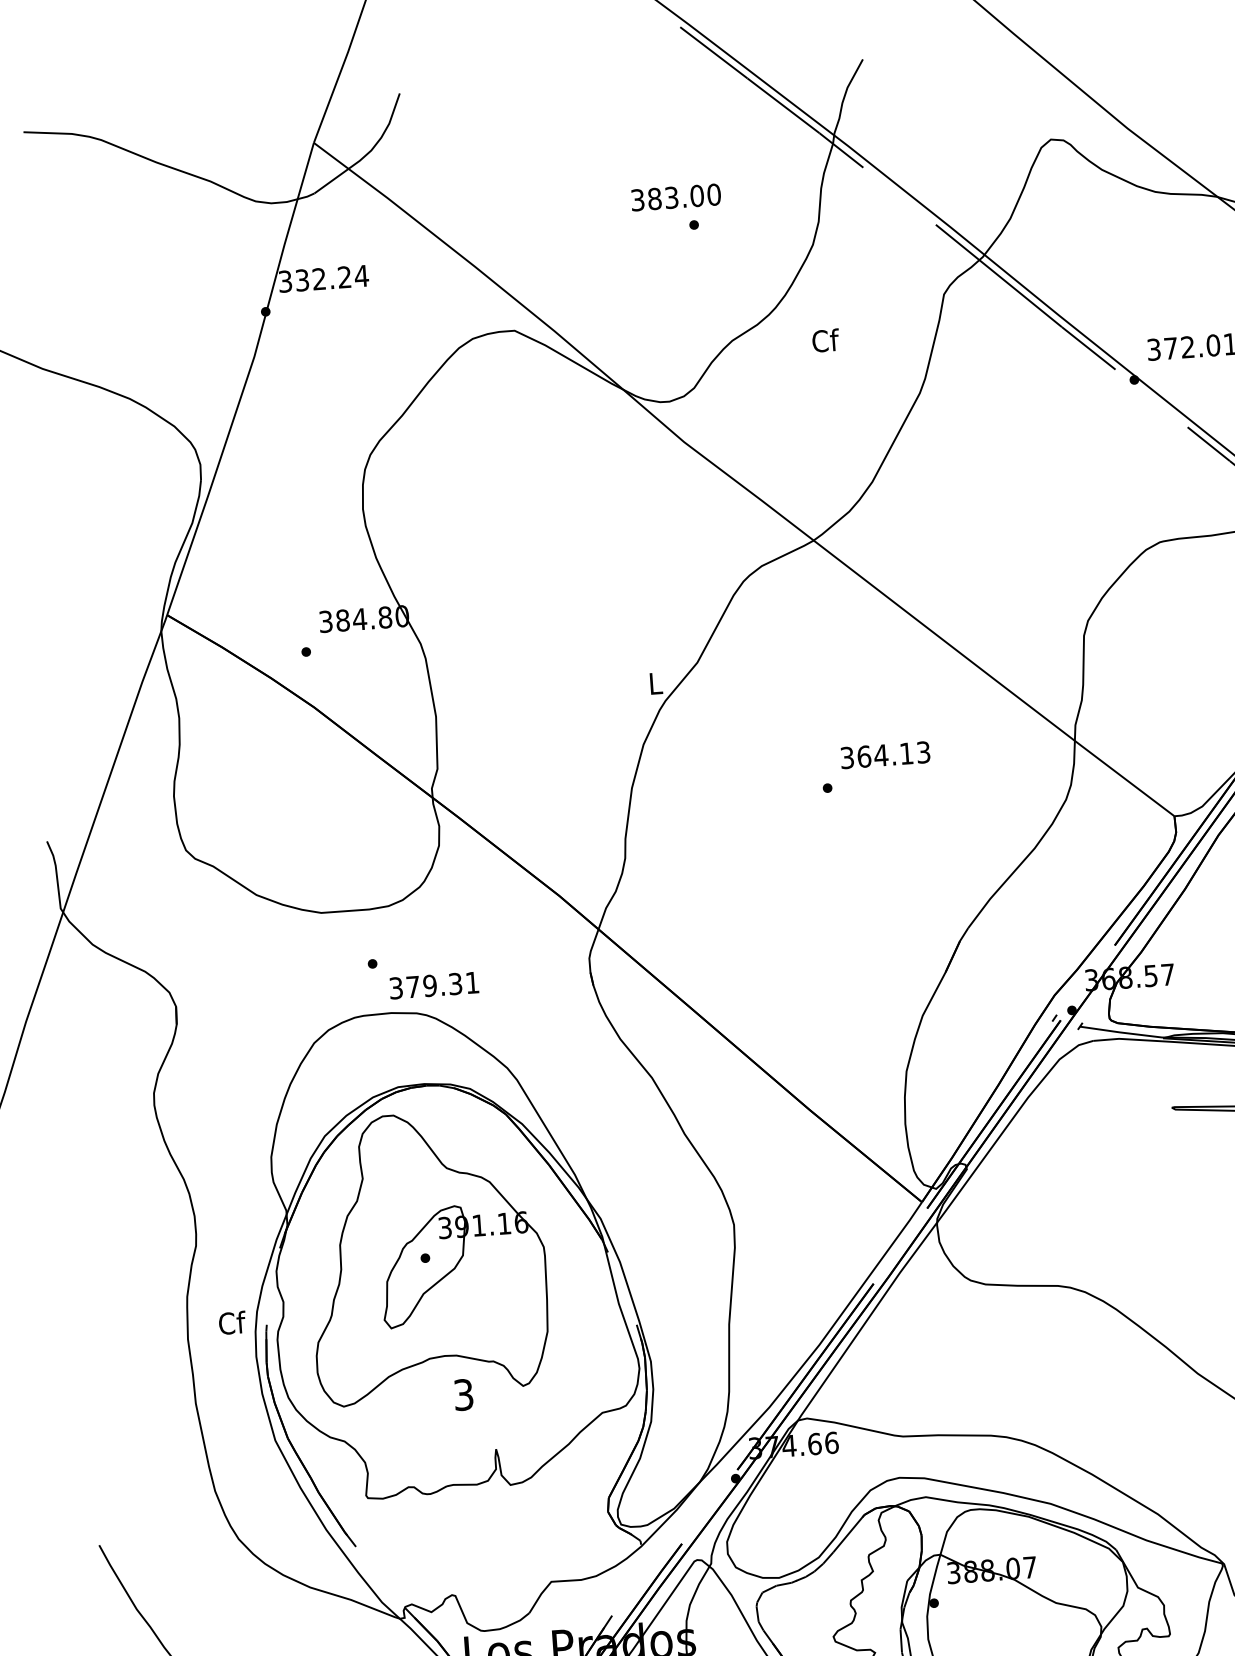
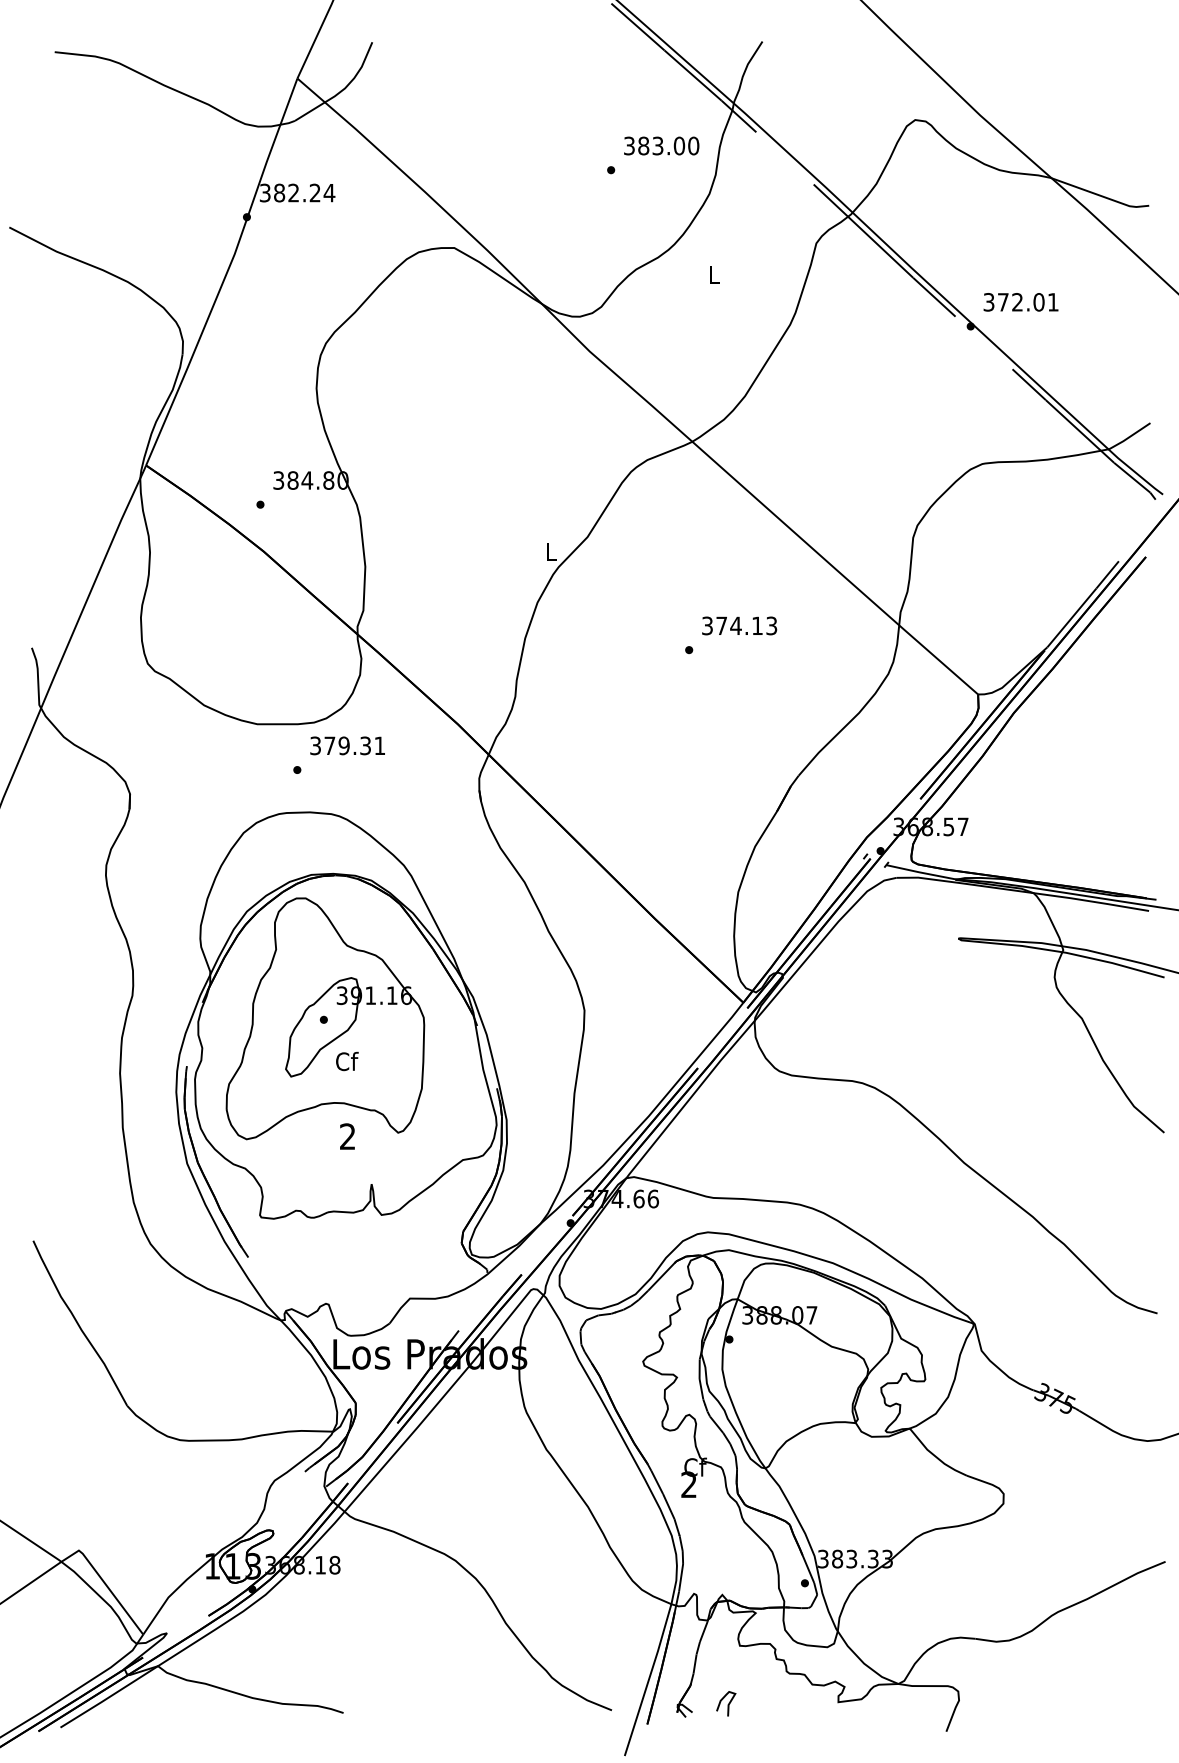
text: (675, 196) -> (661, 145), moved
text: (302, 279) -> (279, 192), 332.24 -> 382.24
text: (825, 340) -> (714, 274), Cf -> L
text: (863, 756) -> (721, 625), 364.13 -> 374.13
text: (434, 985) -> (347, 745), moved
text: (232, 1322) -> (347, 1061), moved
text: (463, 1394) -> (347, 1136), 3 -> 2

